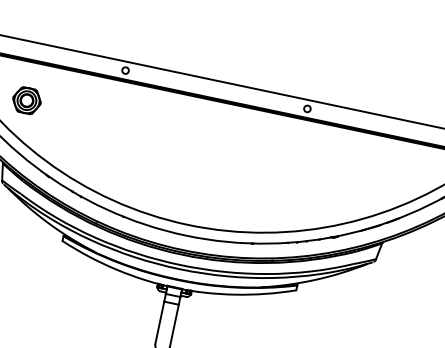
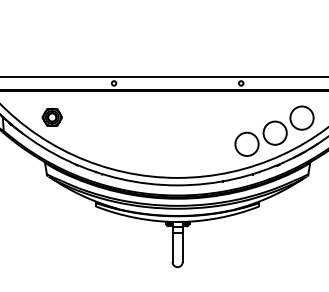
part: (340, 186) -> (274, 130), added

